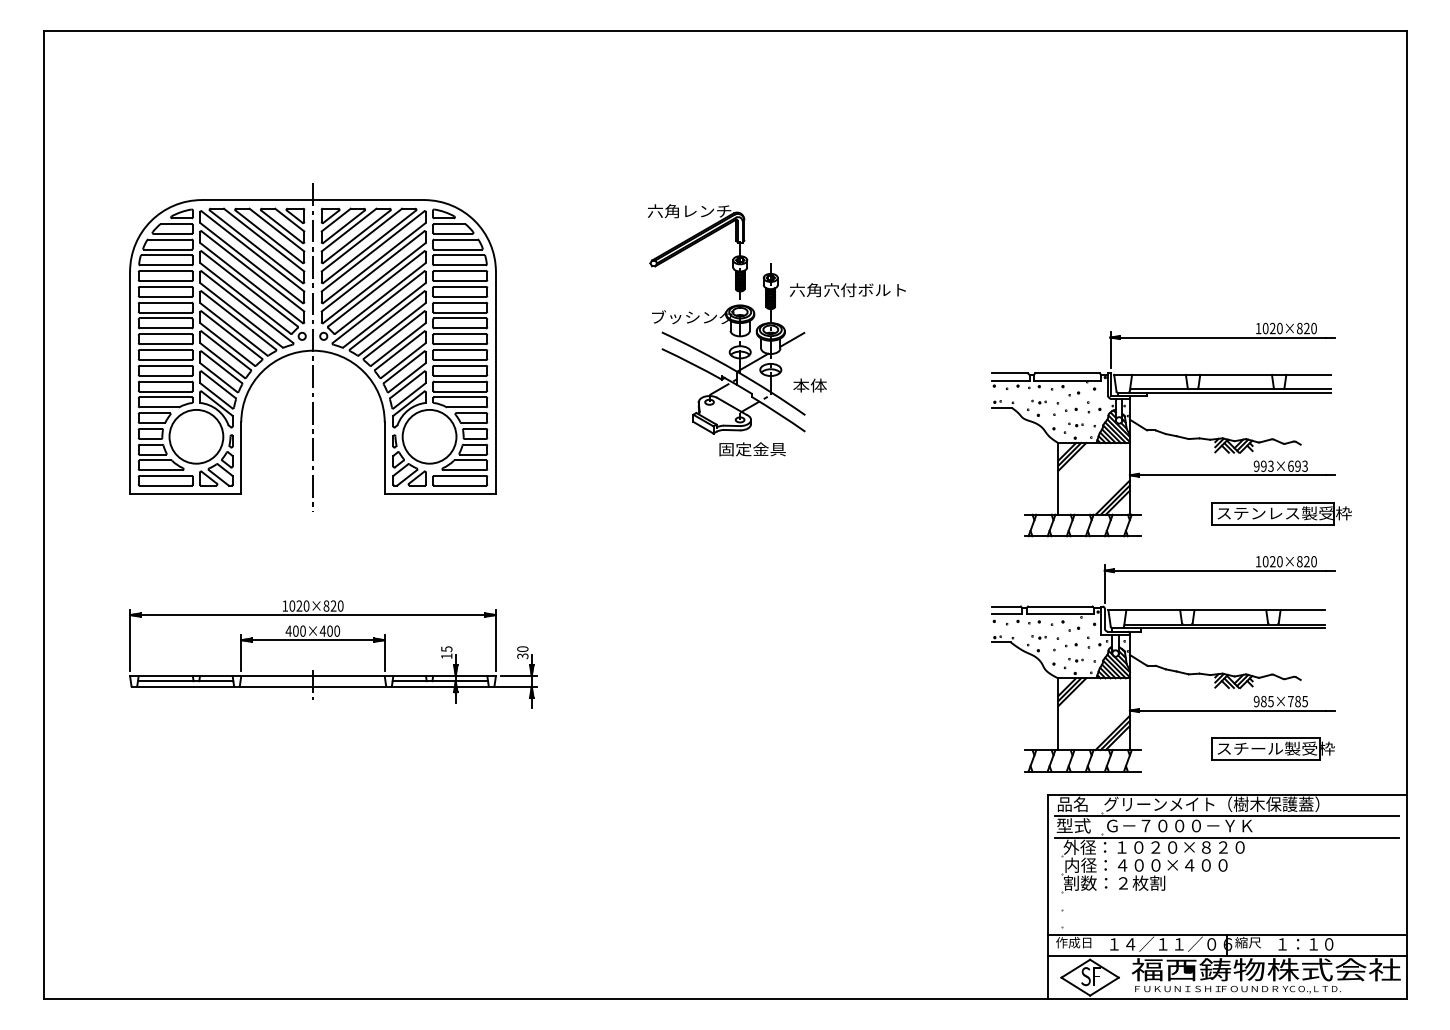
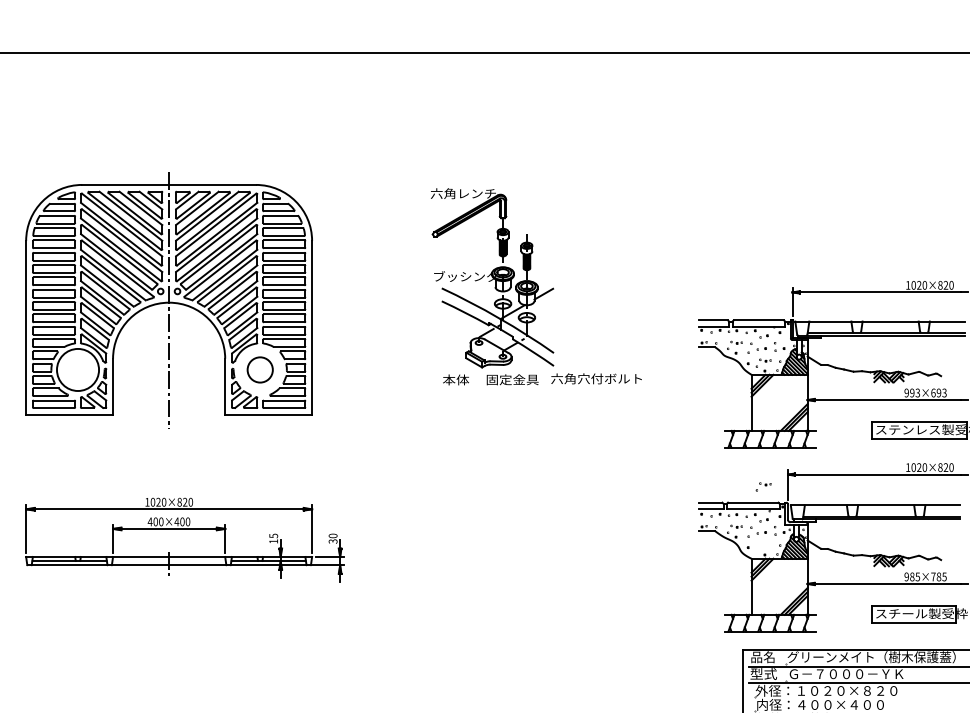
text: (847, 290) -> (596, 379), moved
text: (809, 385) -> (455, 379), moved
circle: (429, 436) -> (260, 369), size x0.6
part: (1073, 663) -> (763, 486), moved

